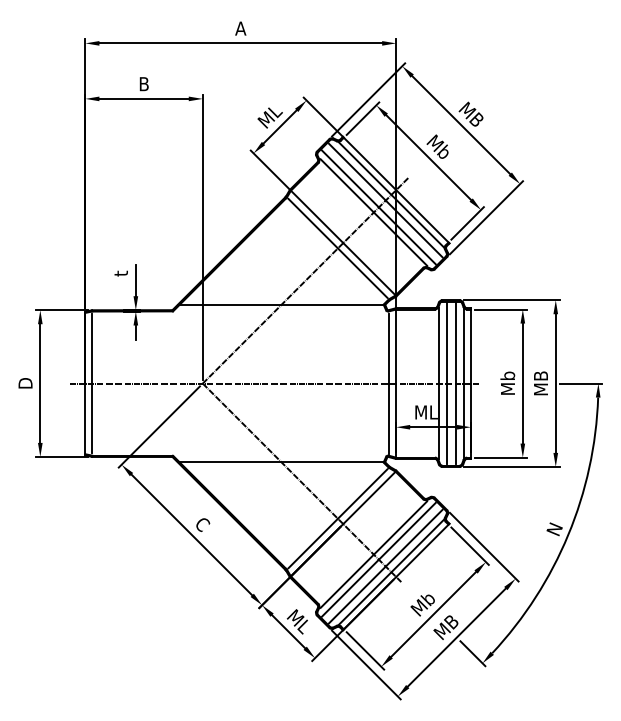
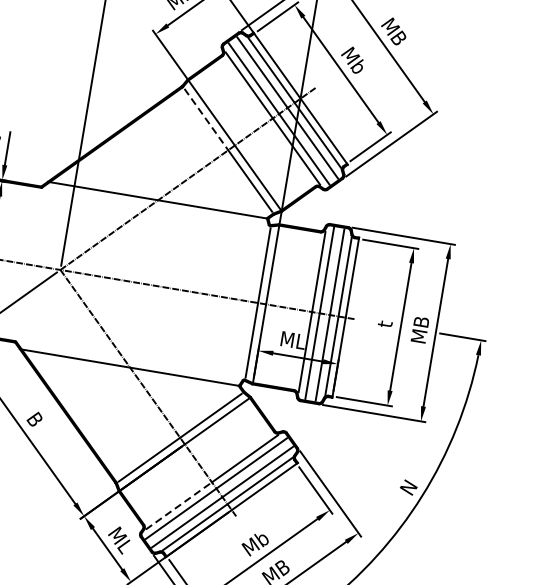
line: (313, 223) -> (206, 119), solid -> dashed
text: (507, 382) -> (384, 323), Mb -> t
text: (202, 523) -> (35, 418), C -> B
line: (347, 581) -> (179, 506), solid -> dashed

